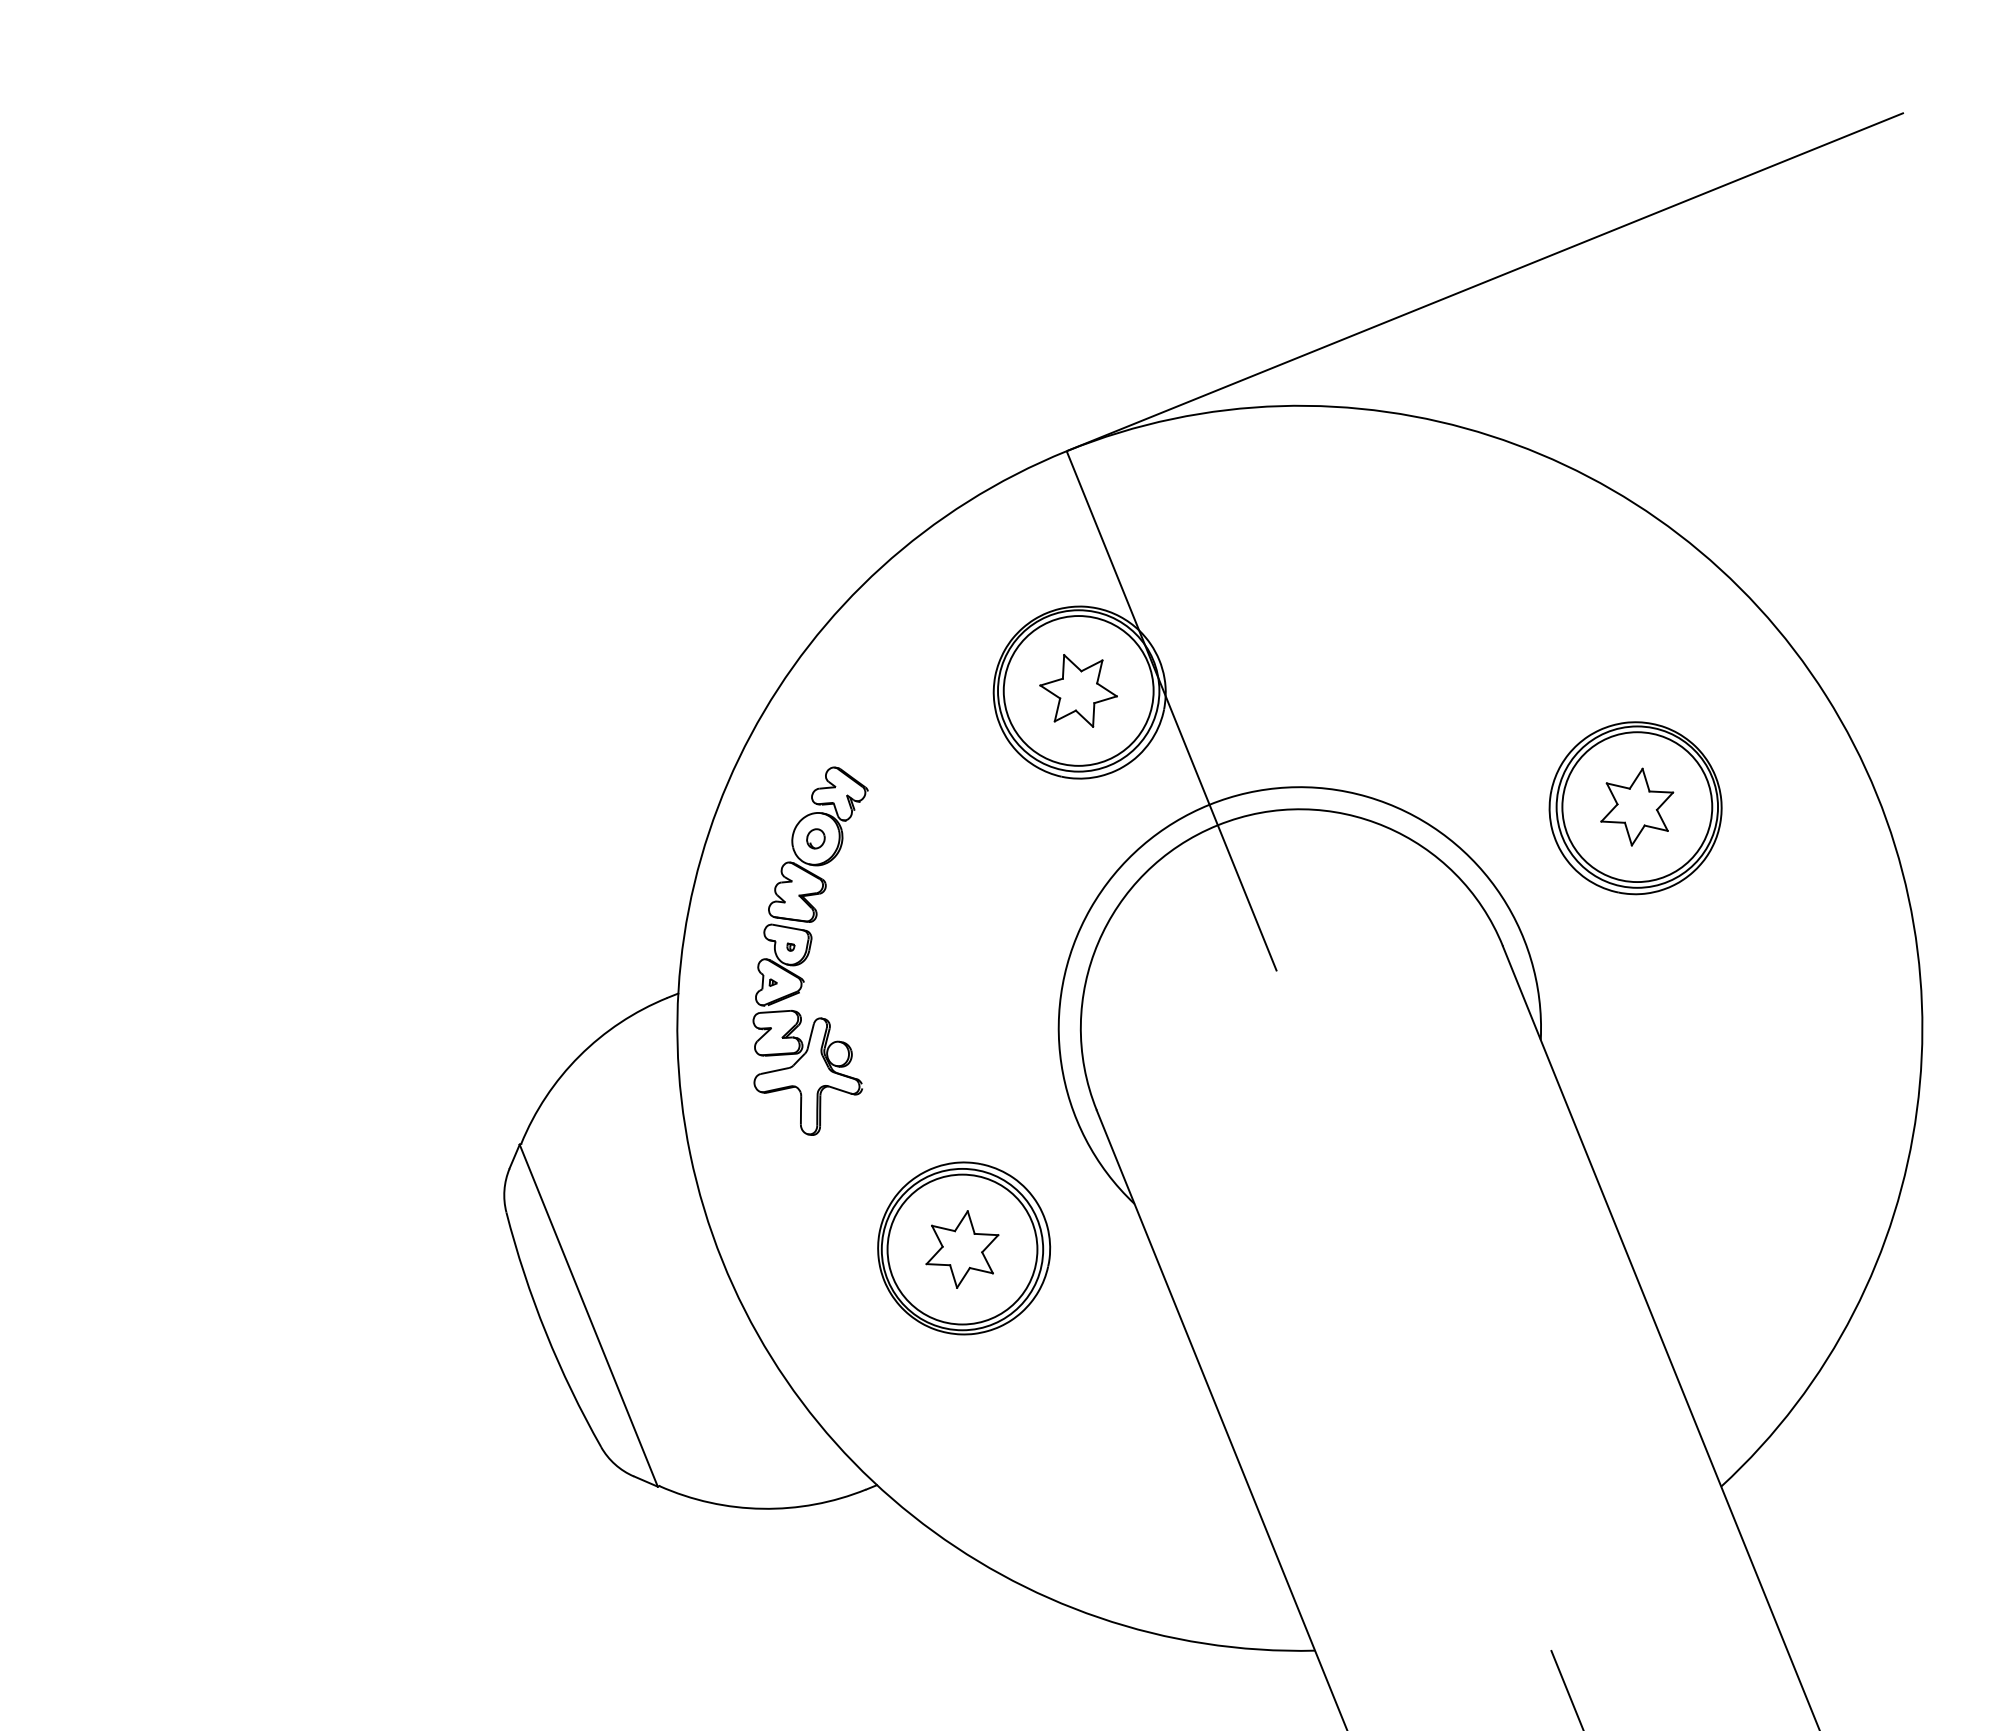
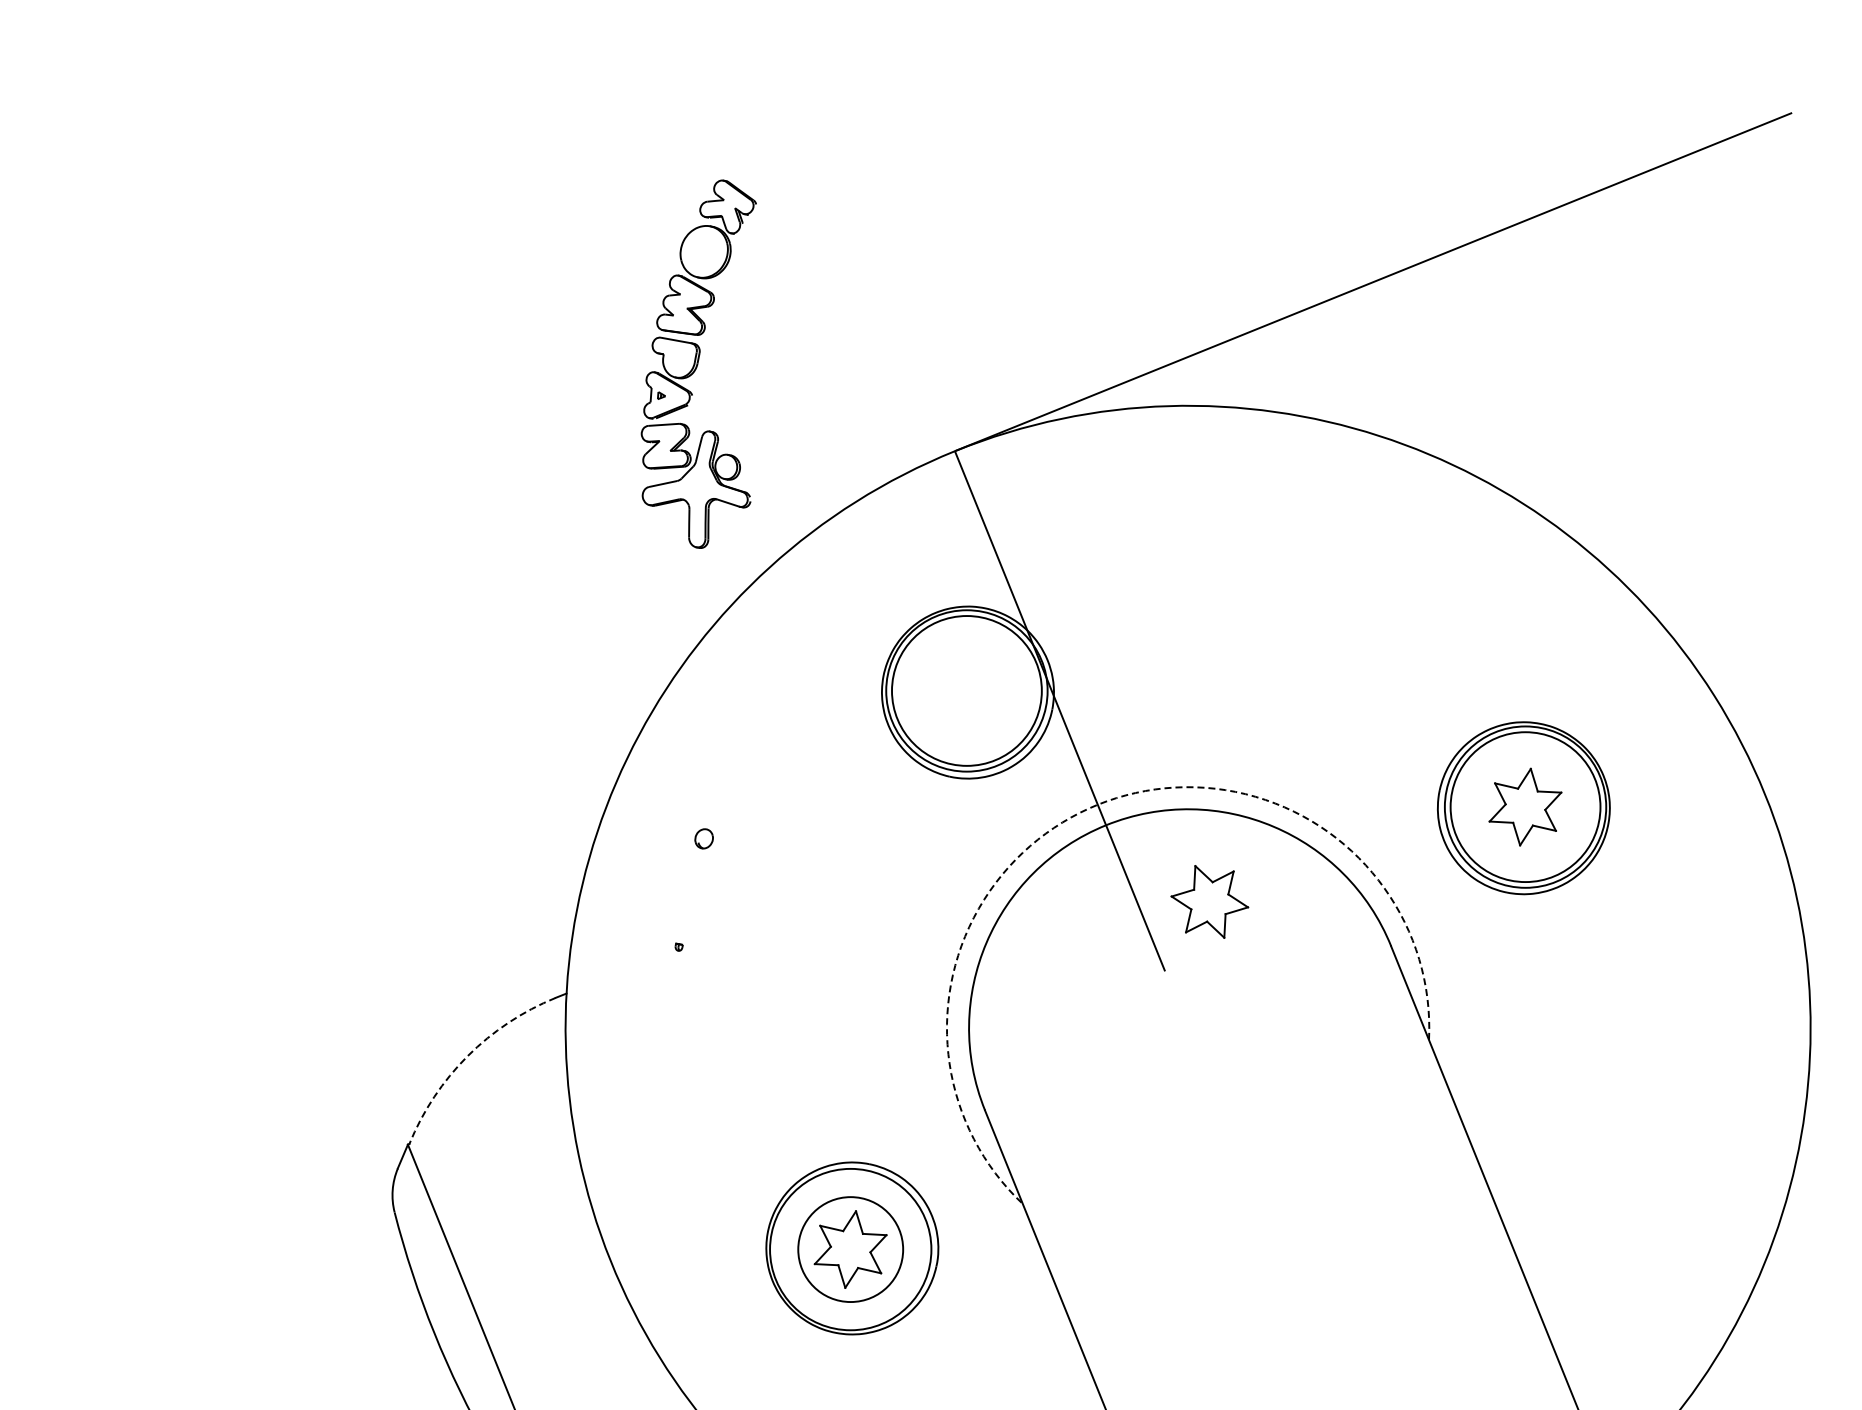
part: (1078, 690) -> (1209, 901), moved
arc: (1209, 804) -> (1097, 804), solid -> dashed
part: (810, 950) -> (698, 363), moved
arc: (579, 1056) -> (467, 1056), solid -> dashed
circle: (962, 1249) -> (850, 1249), size x0.7

